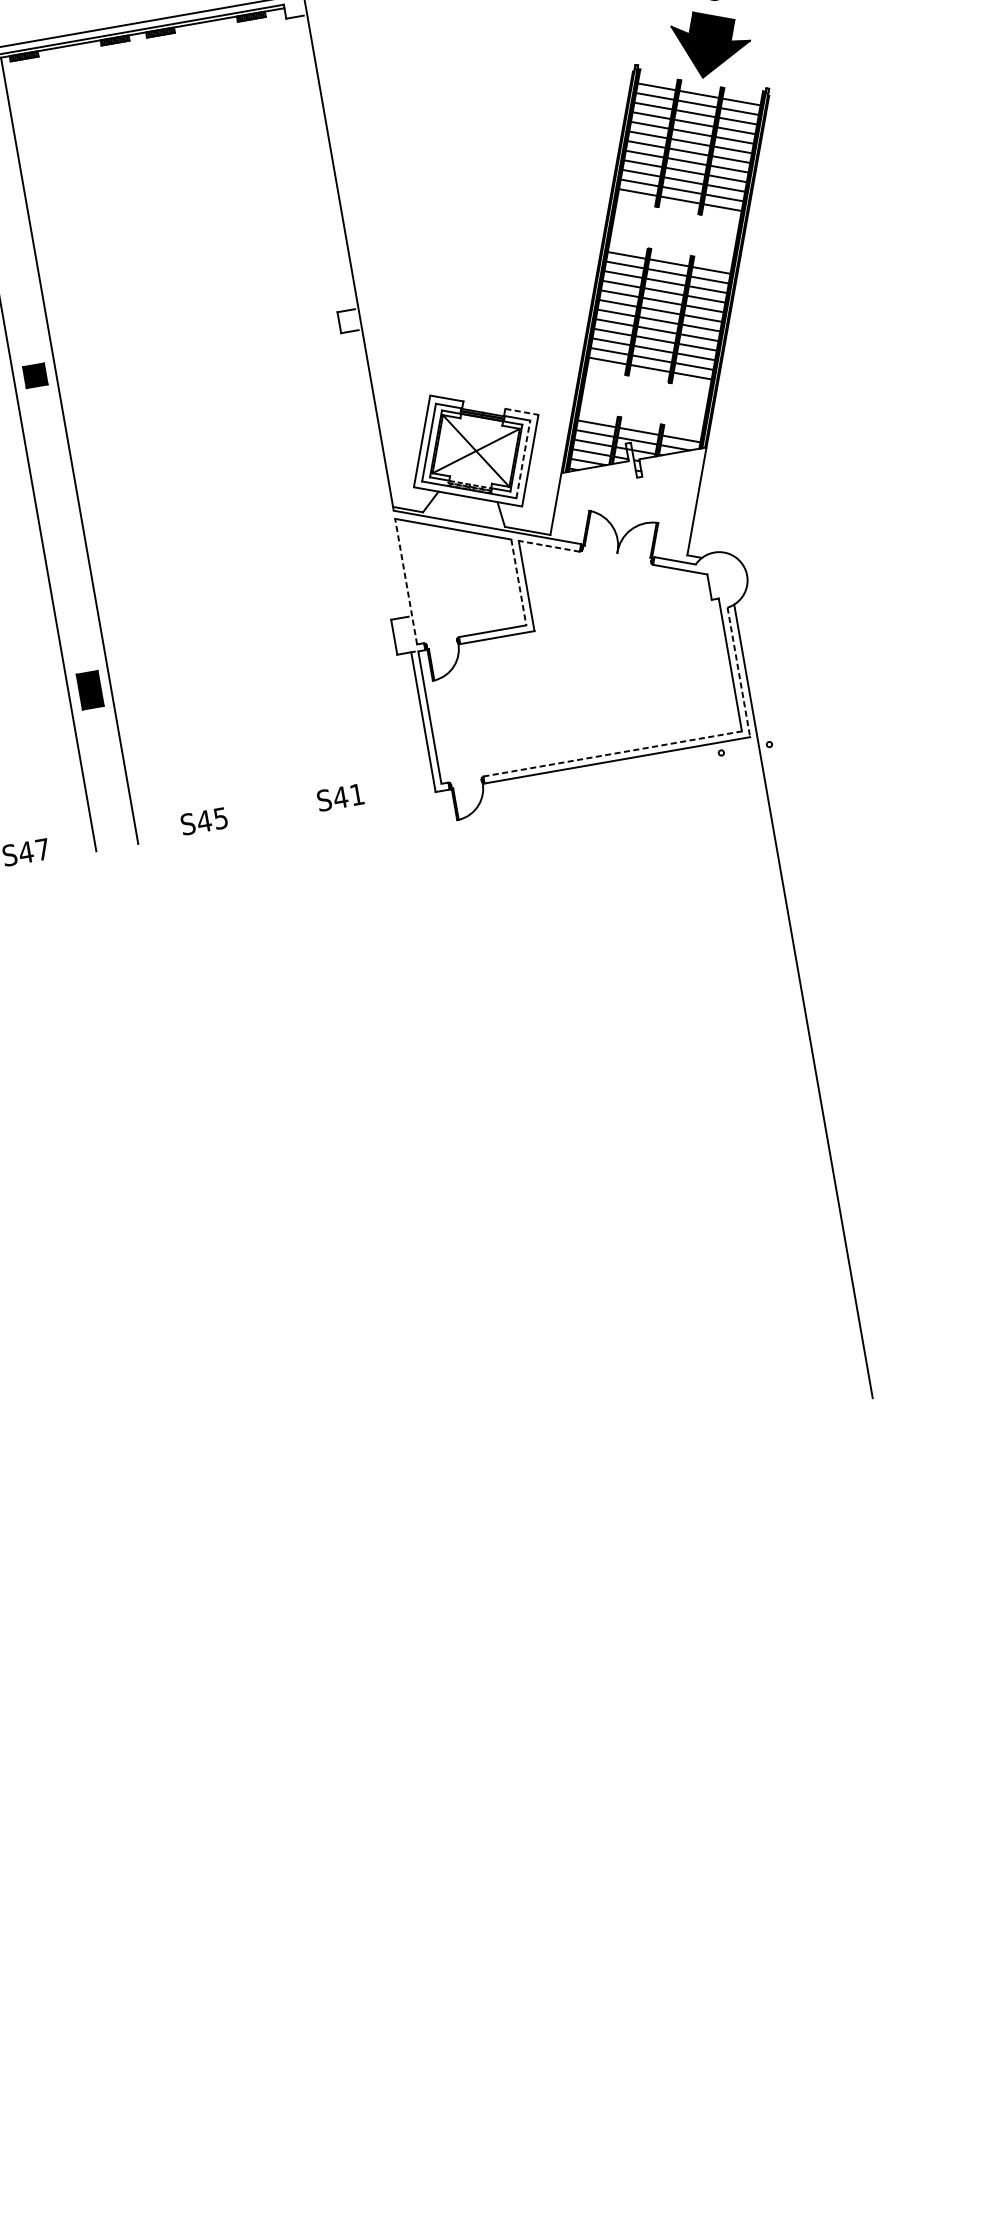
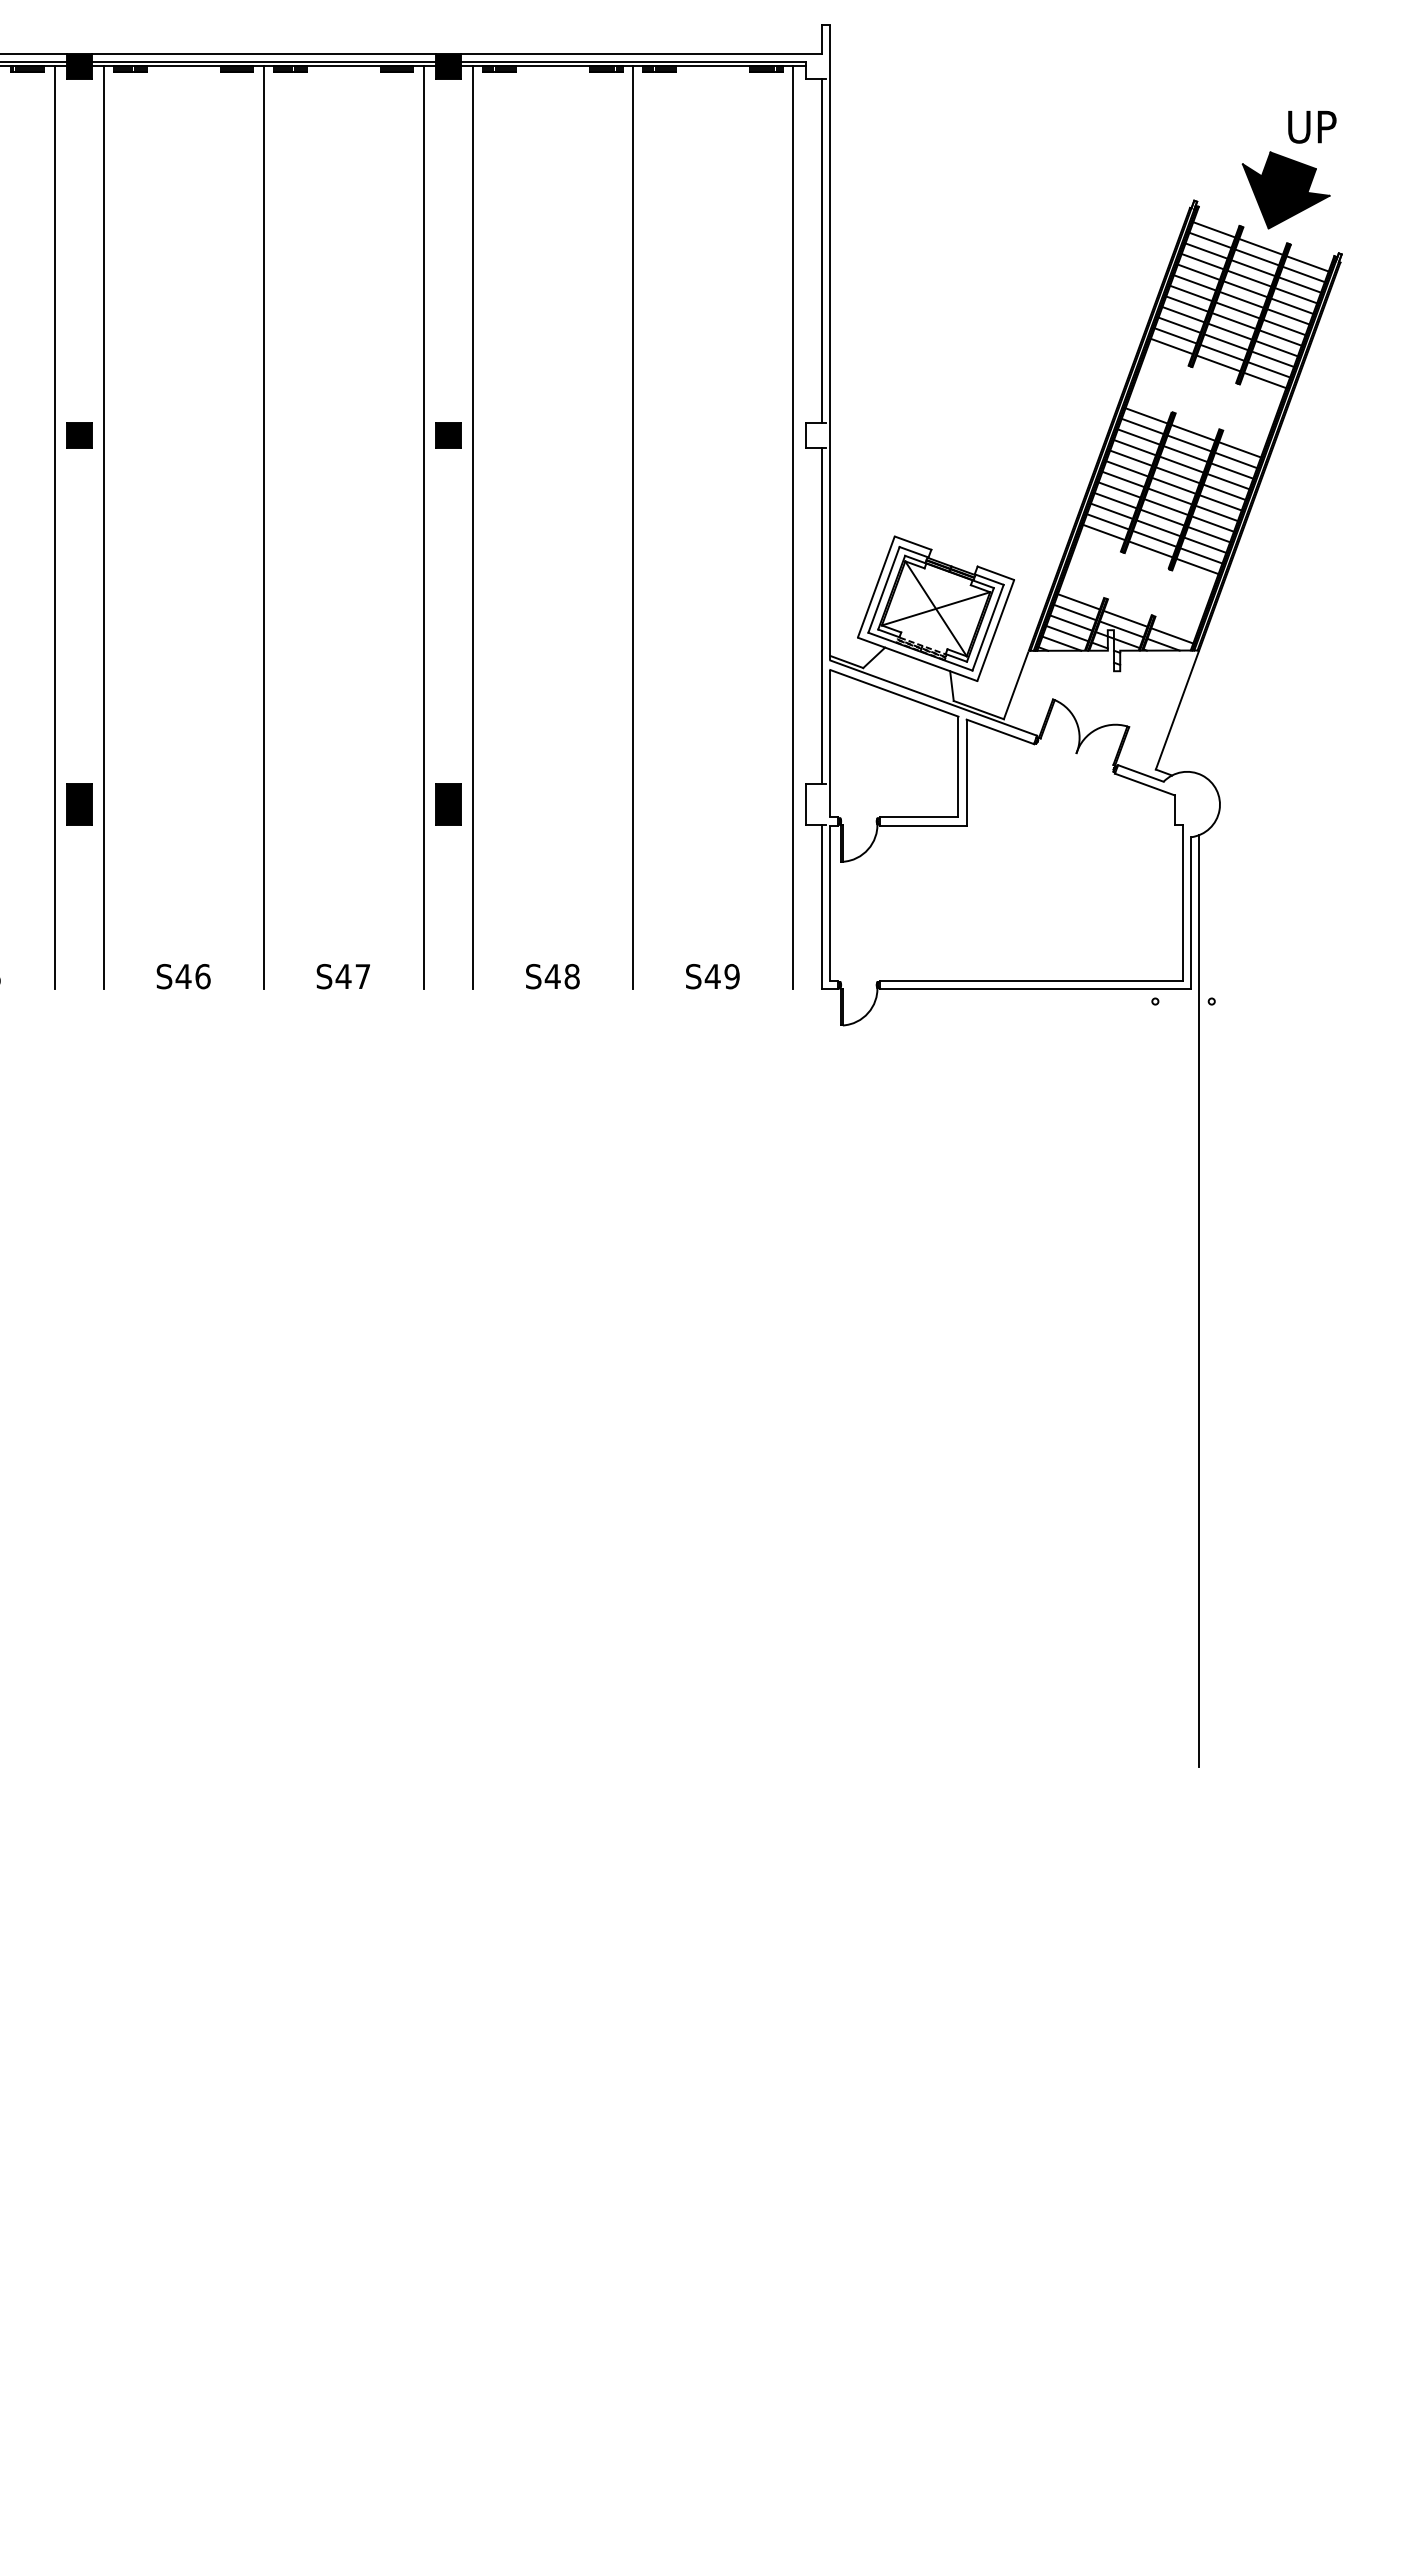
line: (326, 162) -> (822, 250), added
line: (341, 403) -> (792, 527), added
line: (522, 411) -> (996, 573), dashed -> solid
line: (205, 426) -> (632, 527), added
line: (523, 459) -> (988, 627), dashed -> solid
line: (380, 473) -> (822, 615), added
line: (549, 545) -> (1000, 731), dashed -> solid
line: (406, 581) -> (830, 743), dashed -> solid
line: (518, 582) -> (958, 767), dashed -> solid
line: (739, 672) -> (1191, 913), dashed -> solid
line: (612, 754) -> (1031, 981), dashed -> solid
text: (356, 794) -> (731, 976), S41 -> S49
text: (220, 818) -> (571, 976), S45 -> S48

